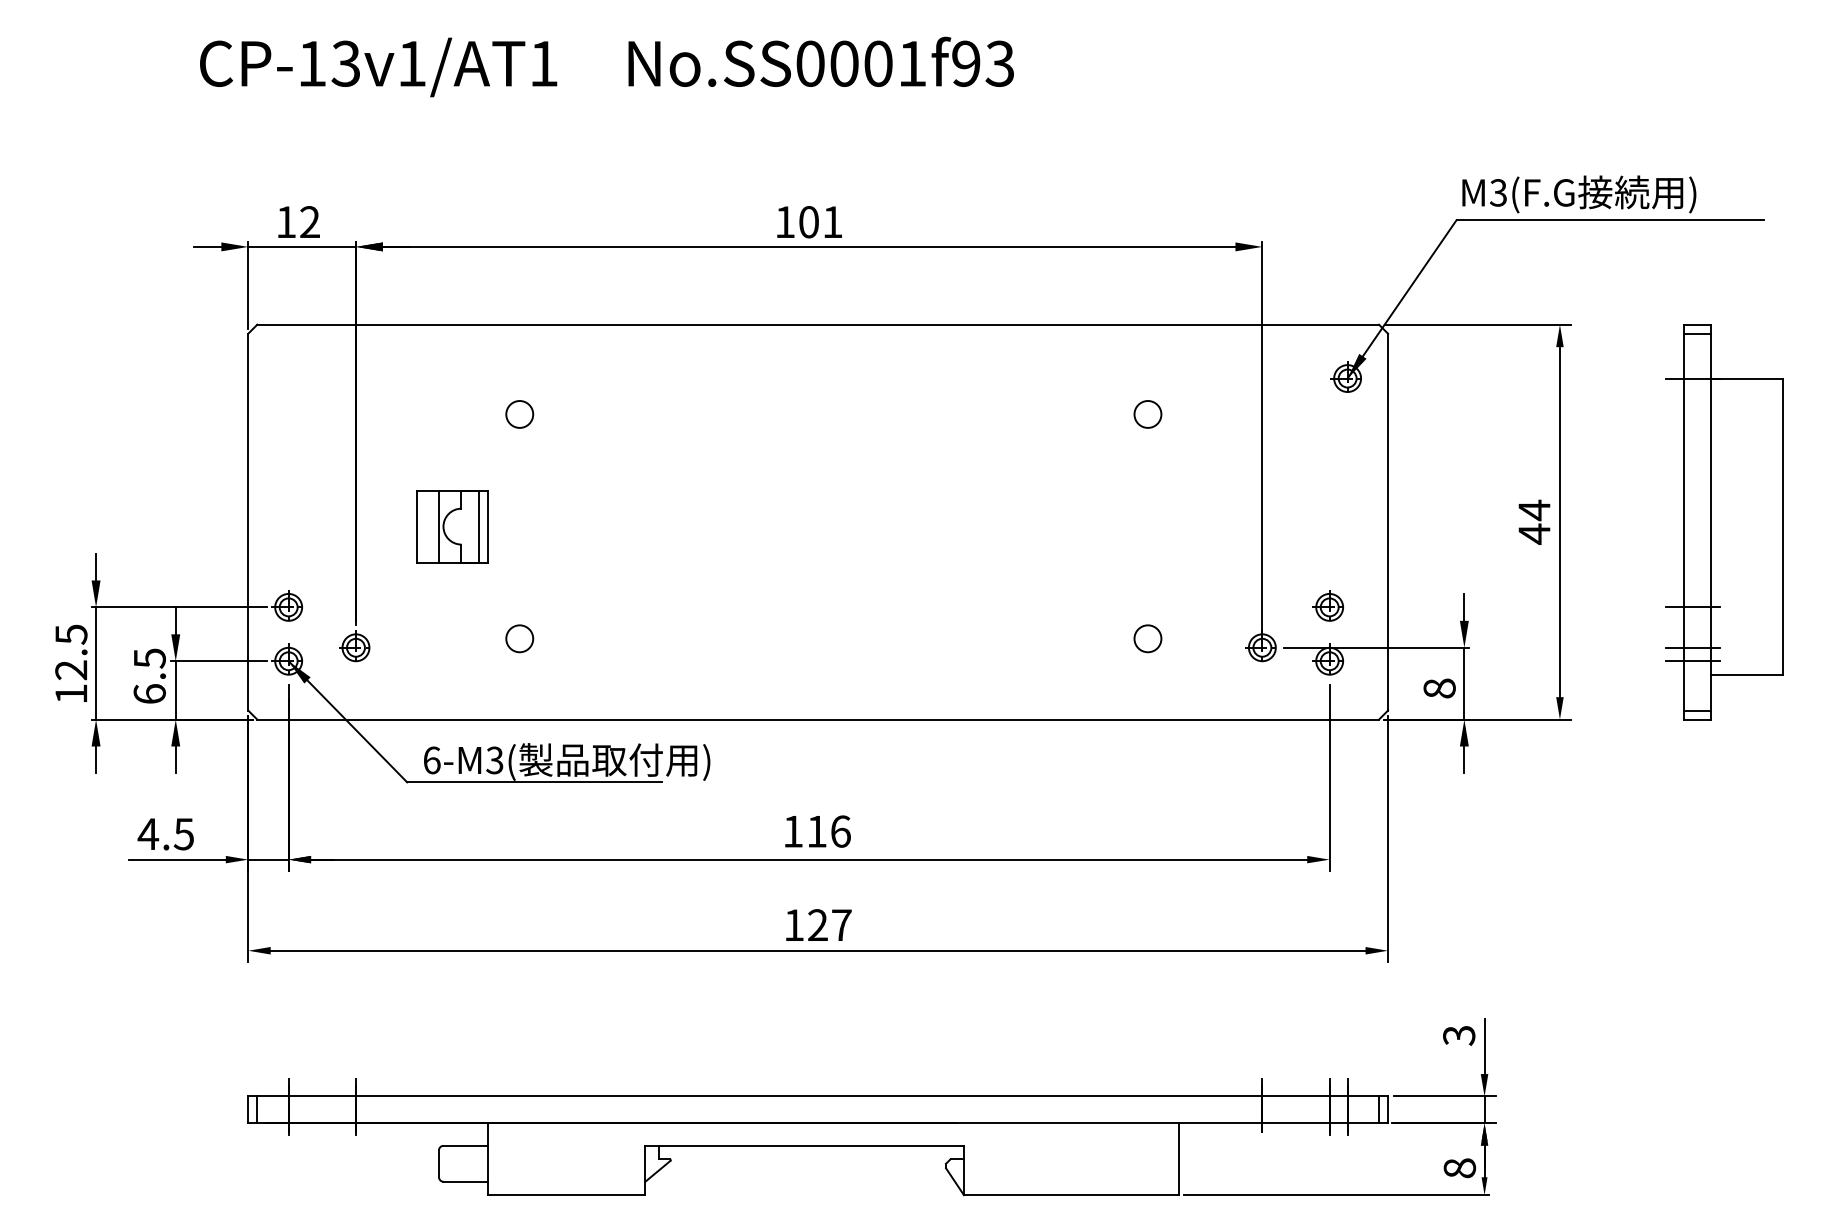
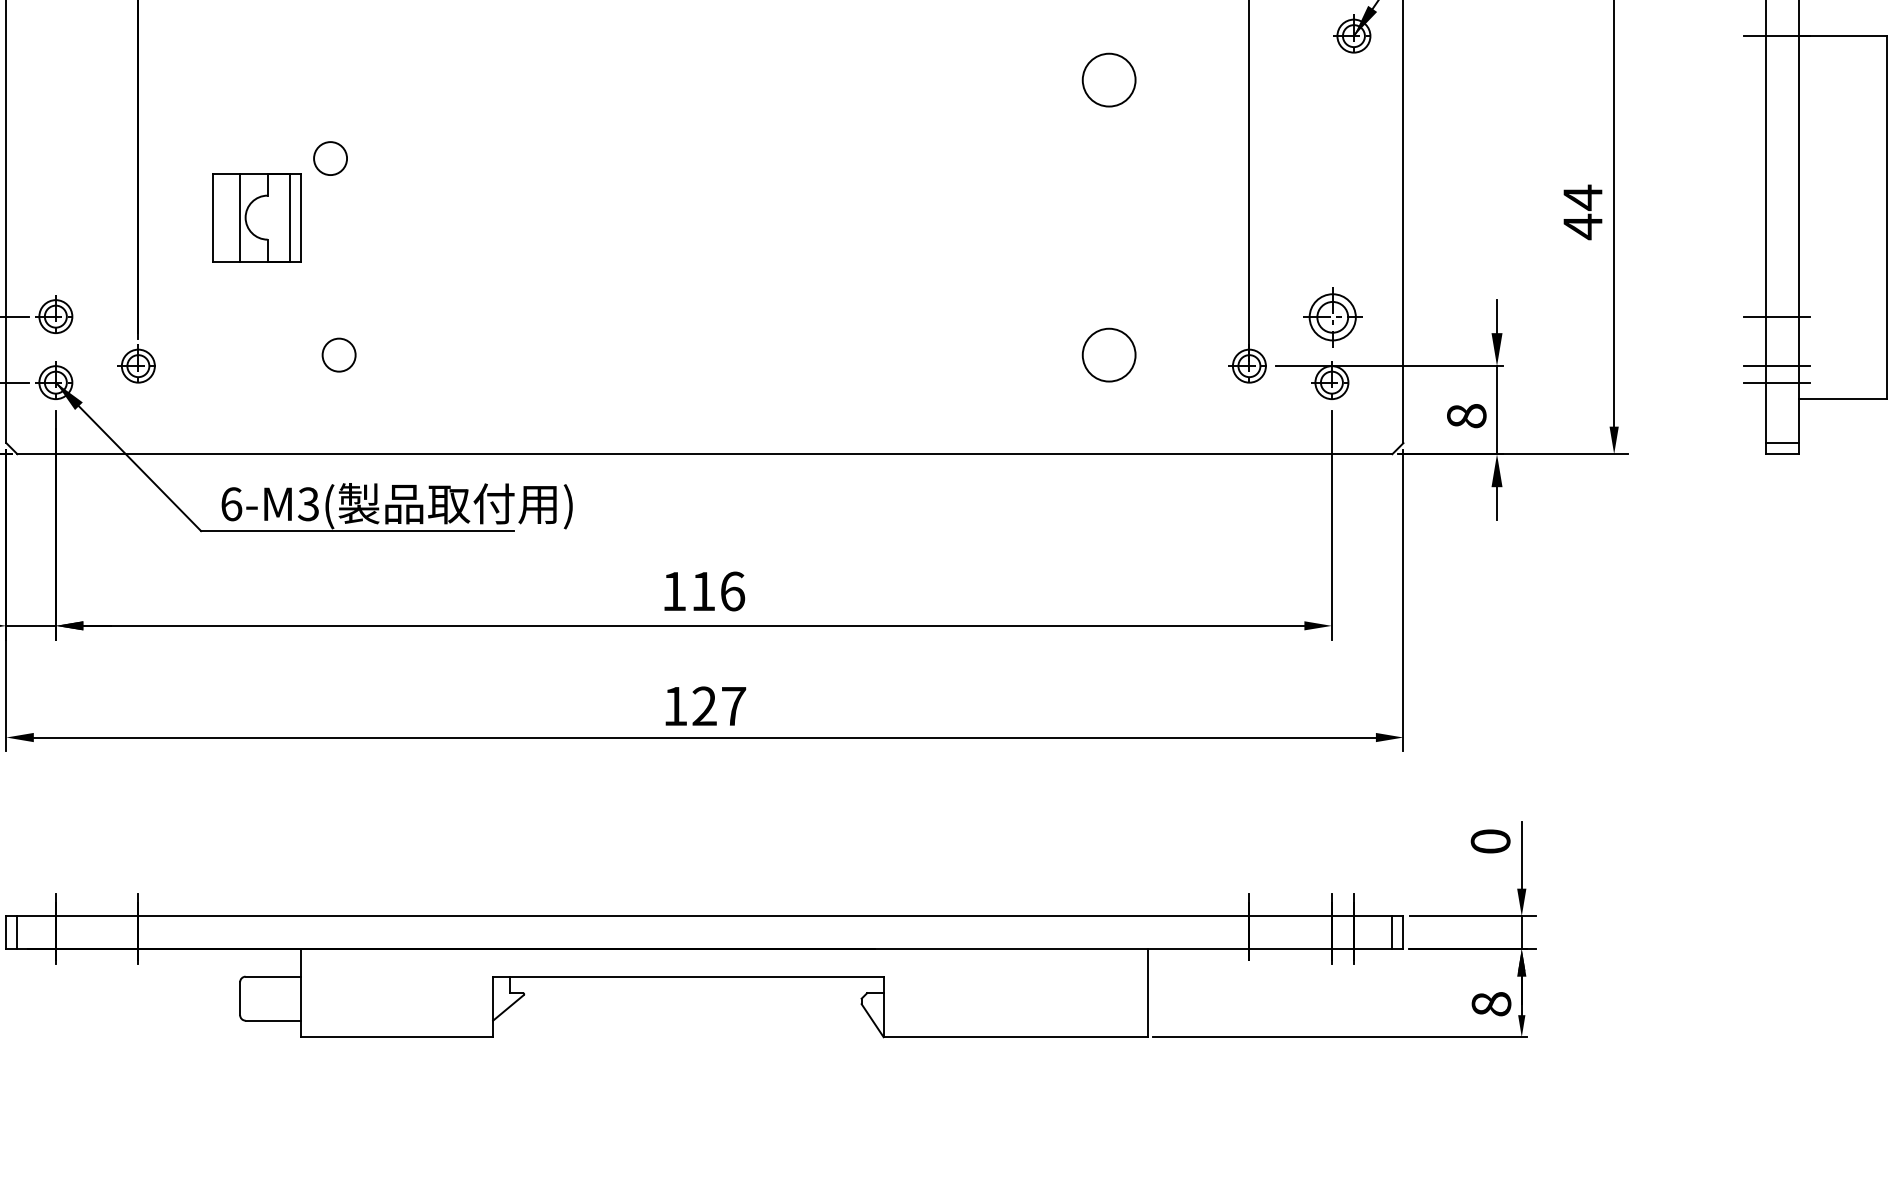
circle: (519, 414) -> (330, 158), moved
circle: (1147, 414) -> (1108, 80), size x1.6
part: (1327, 605) -> (1329, 314), size x1.4
circle: (1147, 638) -> (1108, 354), size x1.6
text: (1459, 1035) -> (1491, 841), 3 -> 0

